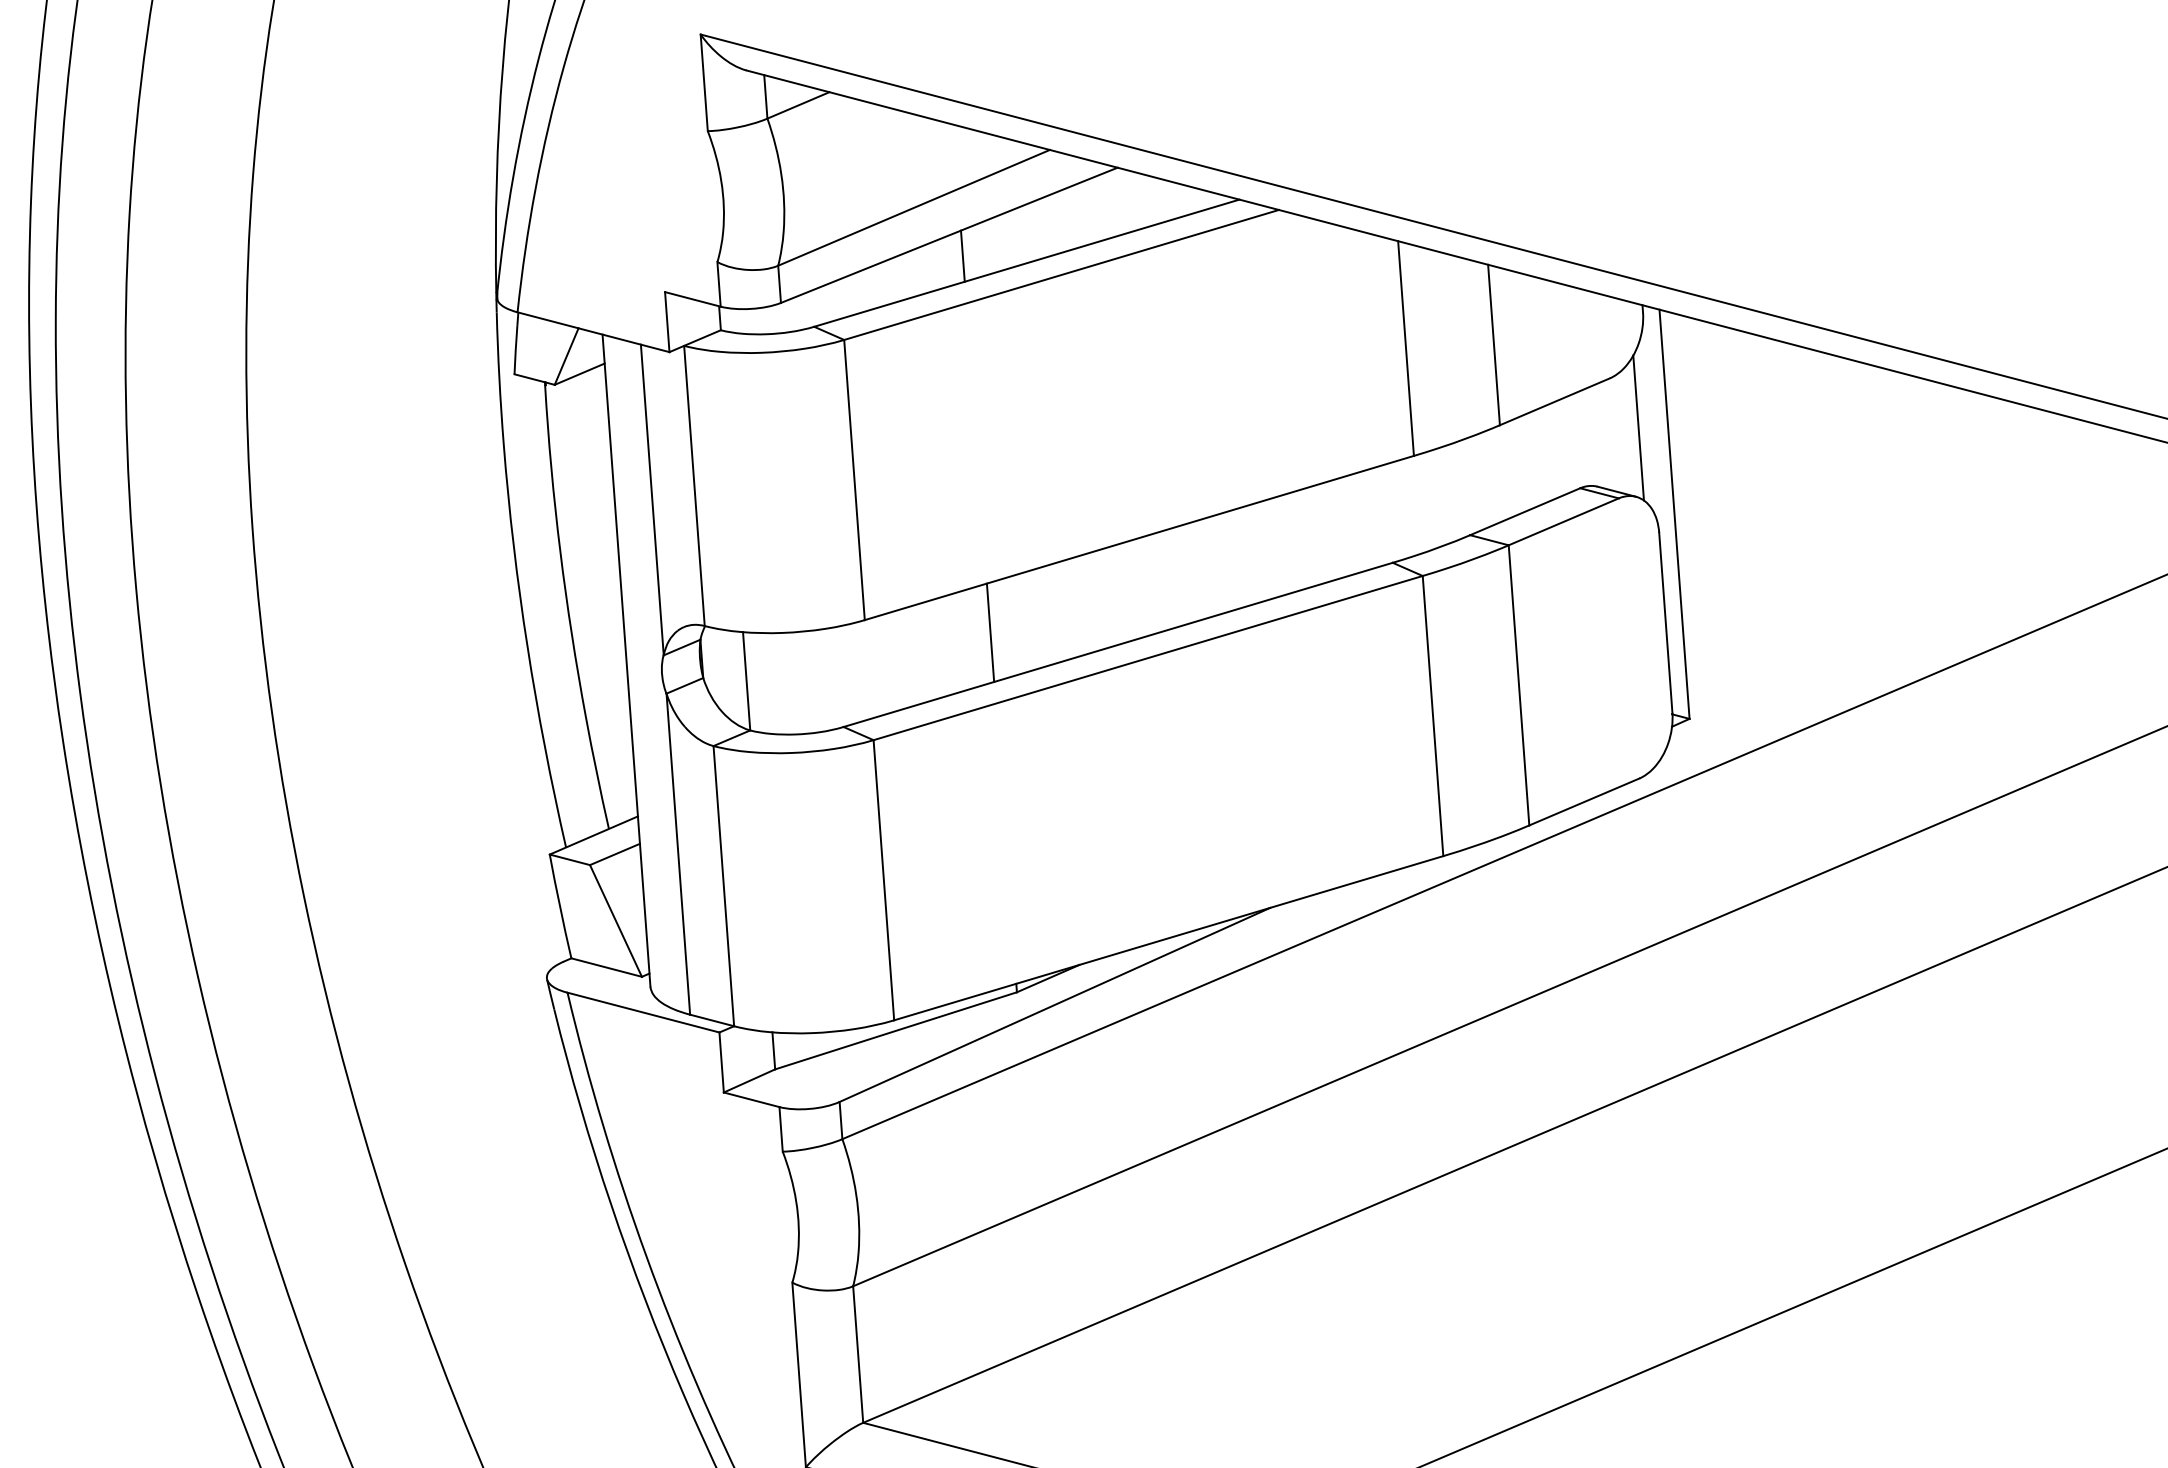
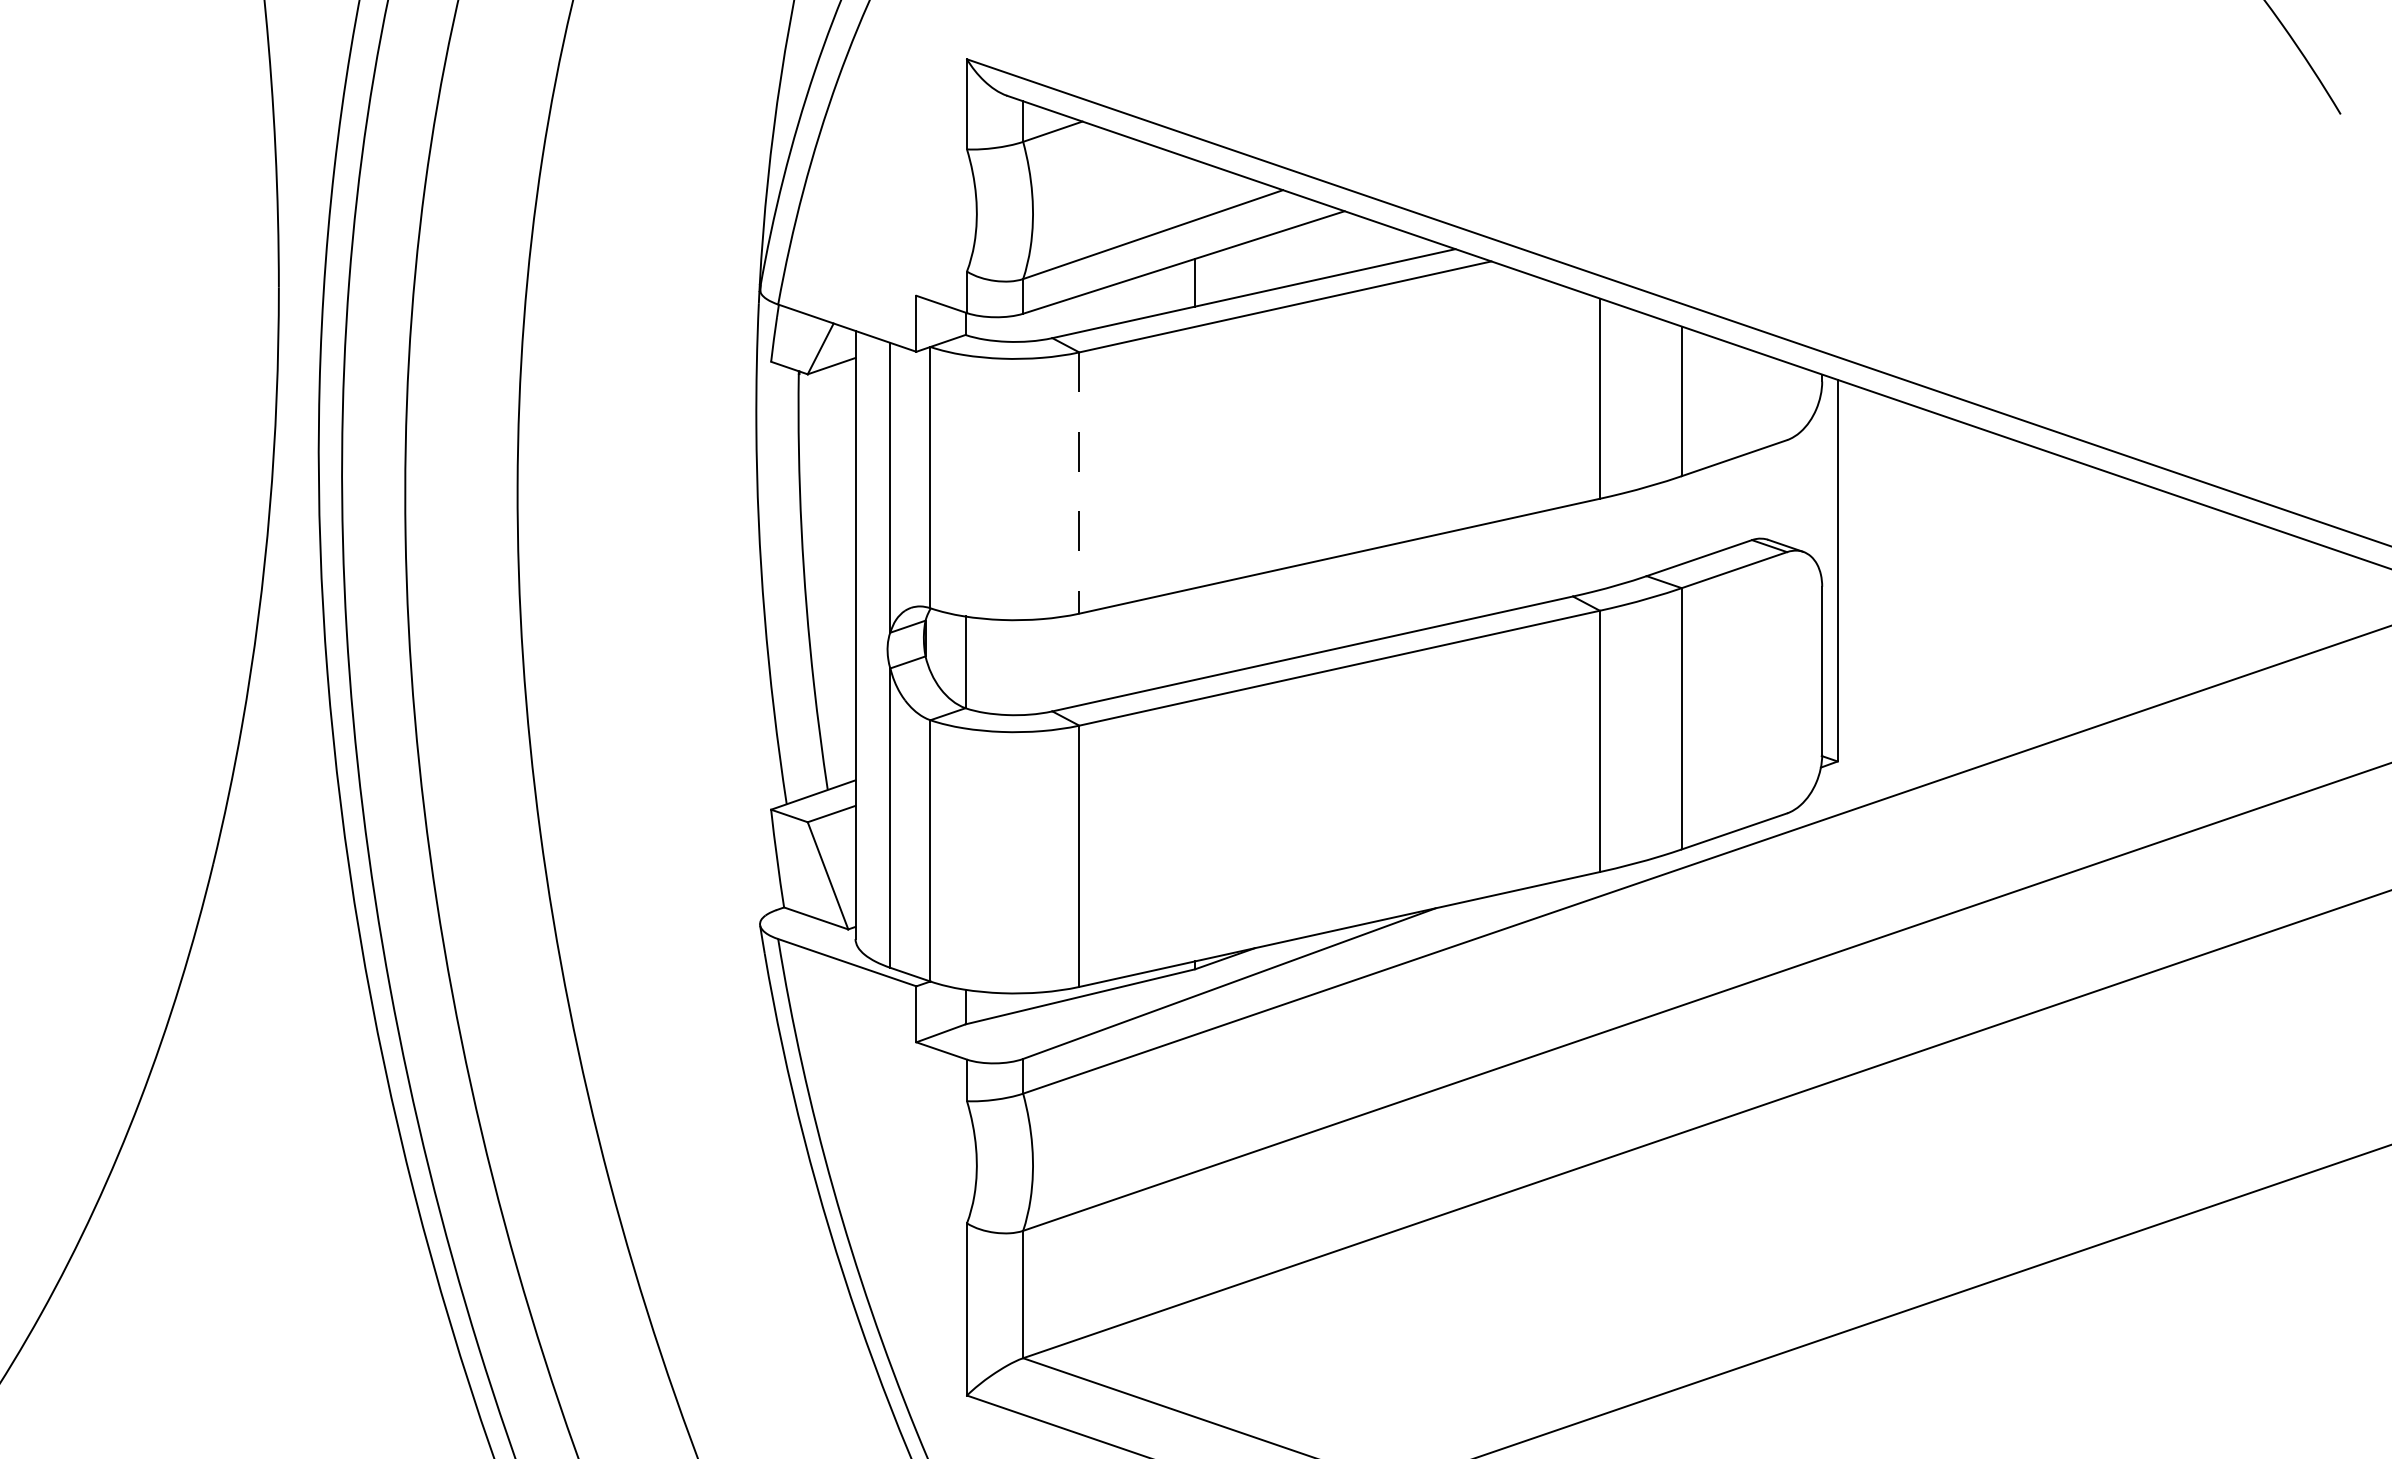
line: (1638, 427) -> (1810, 487), removed
line: (854, 480) -> (1079, 483), solid -> dashed
line: (990, 632) -> (1195, 633), removed

